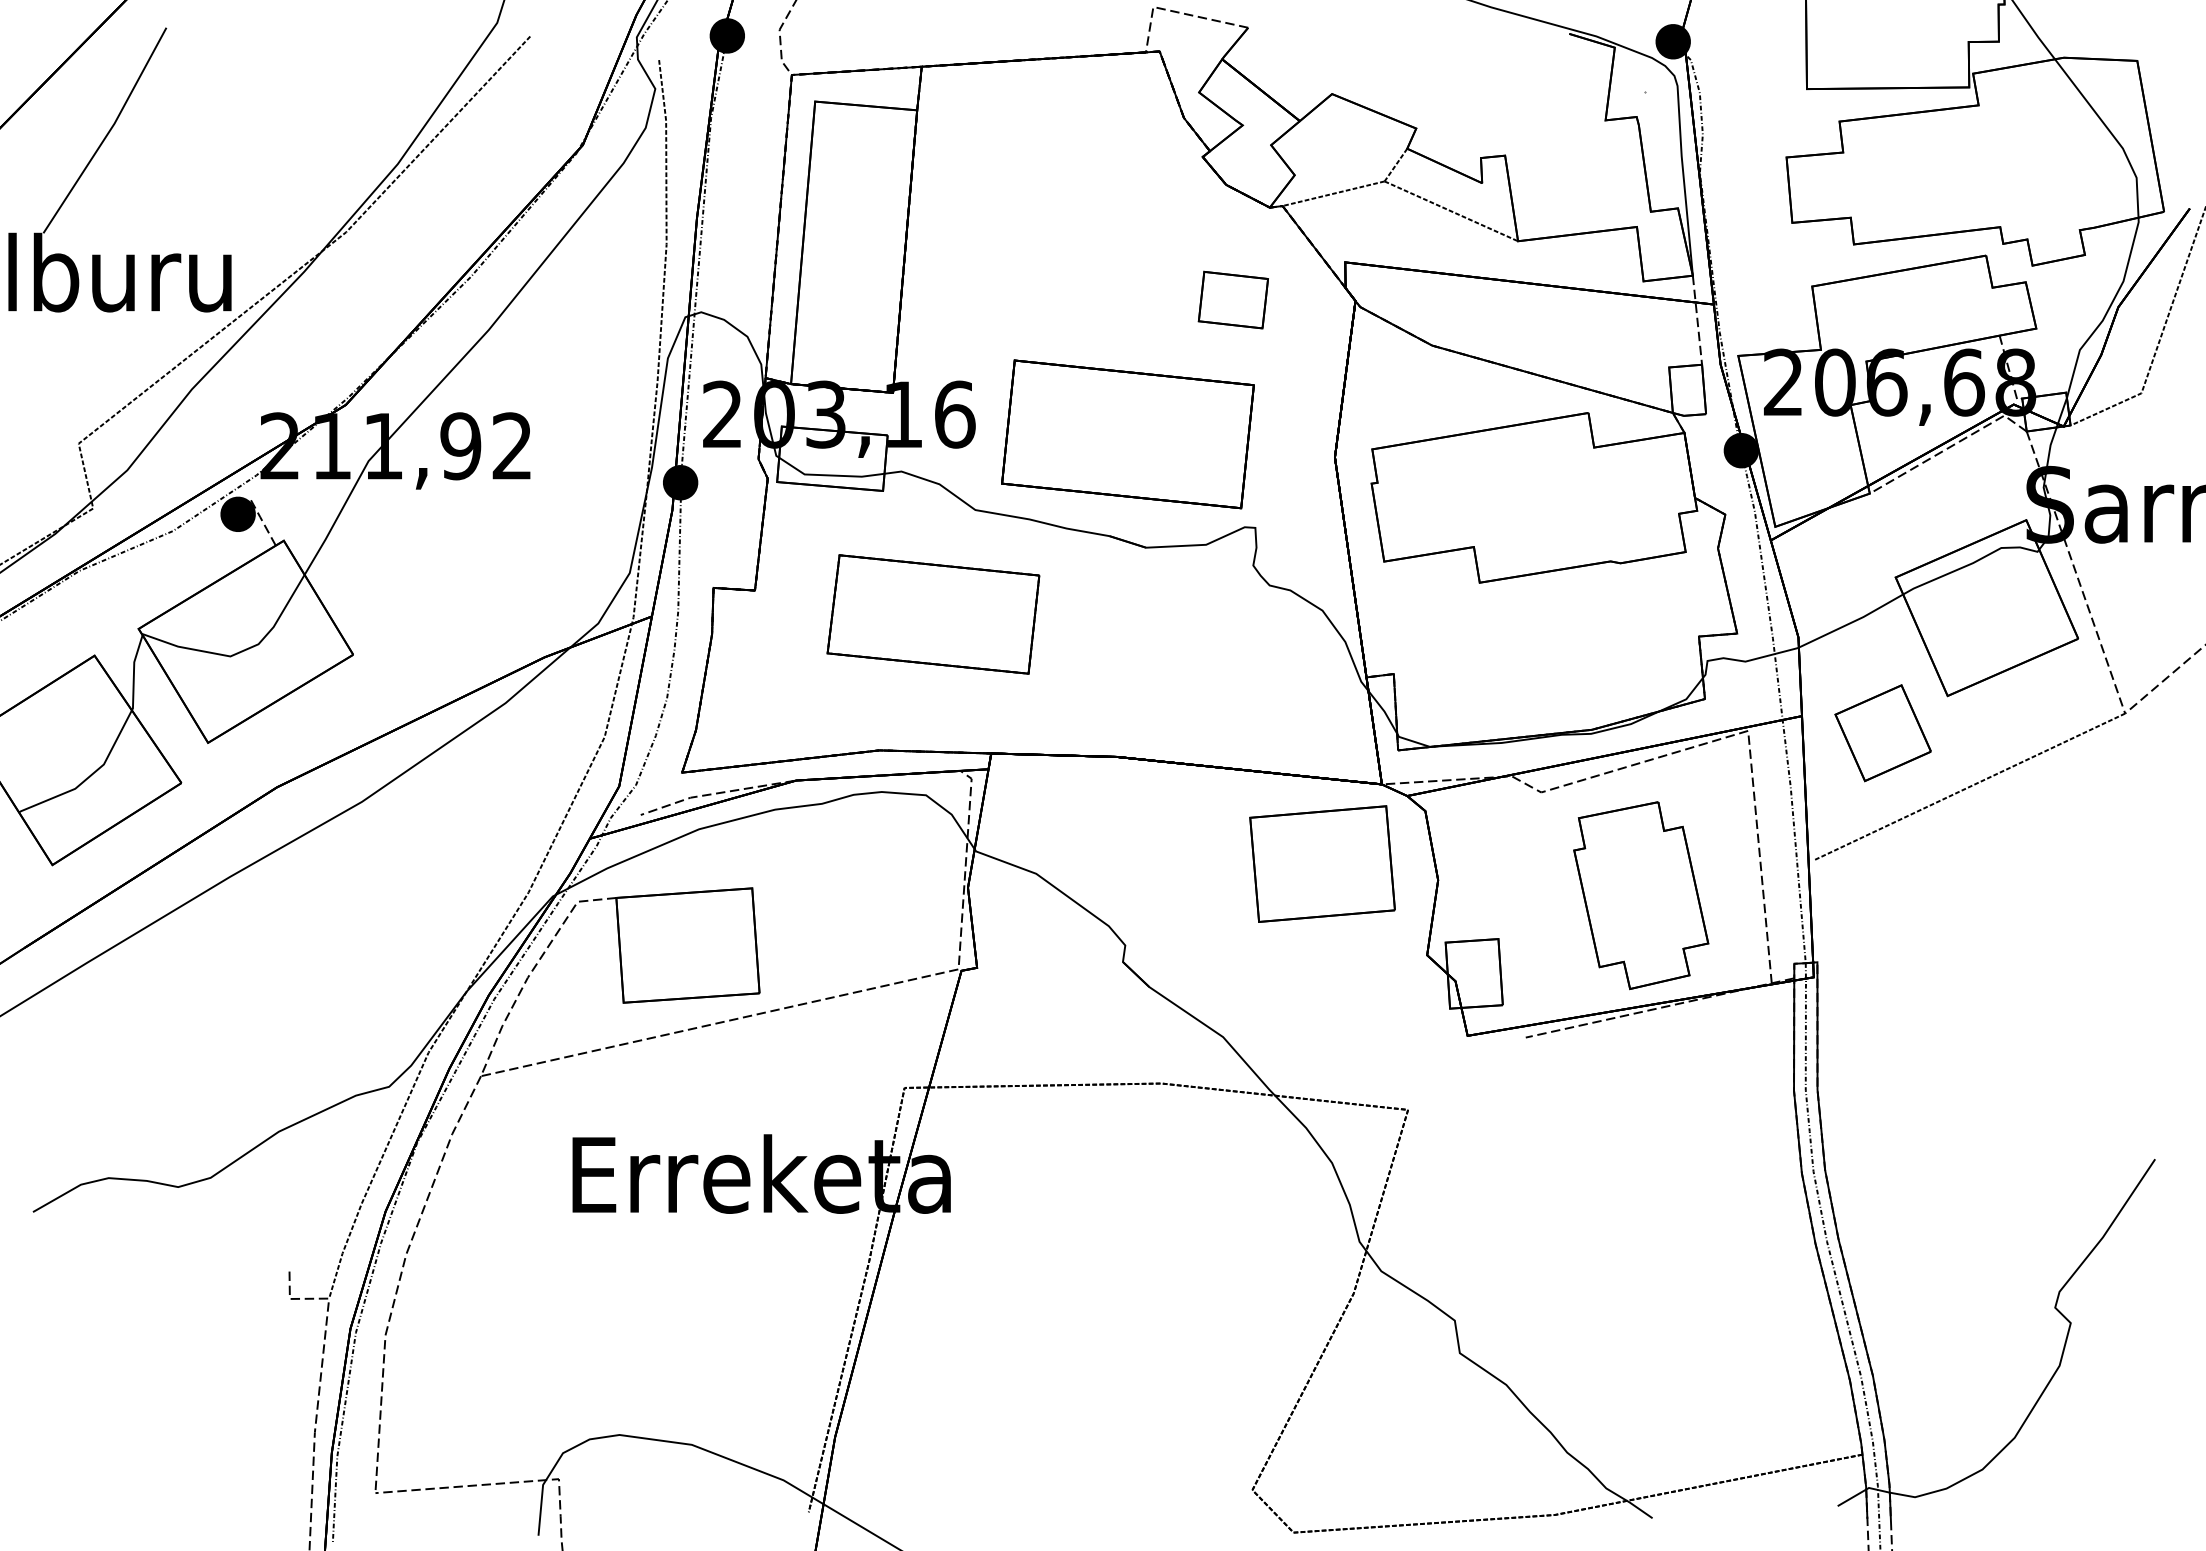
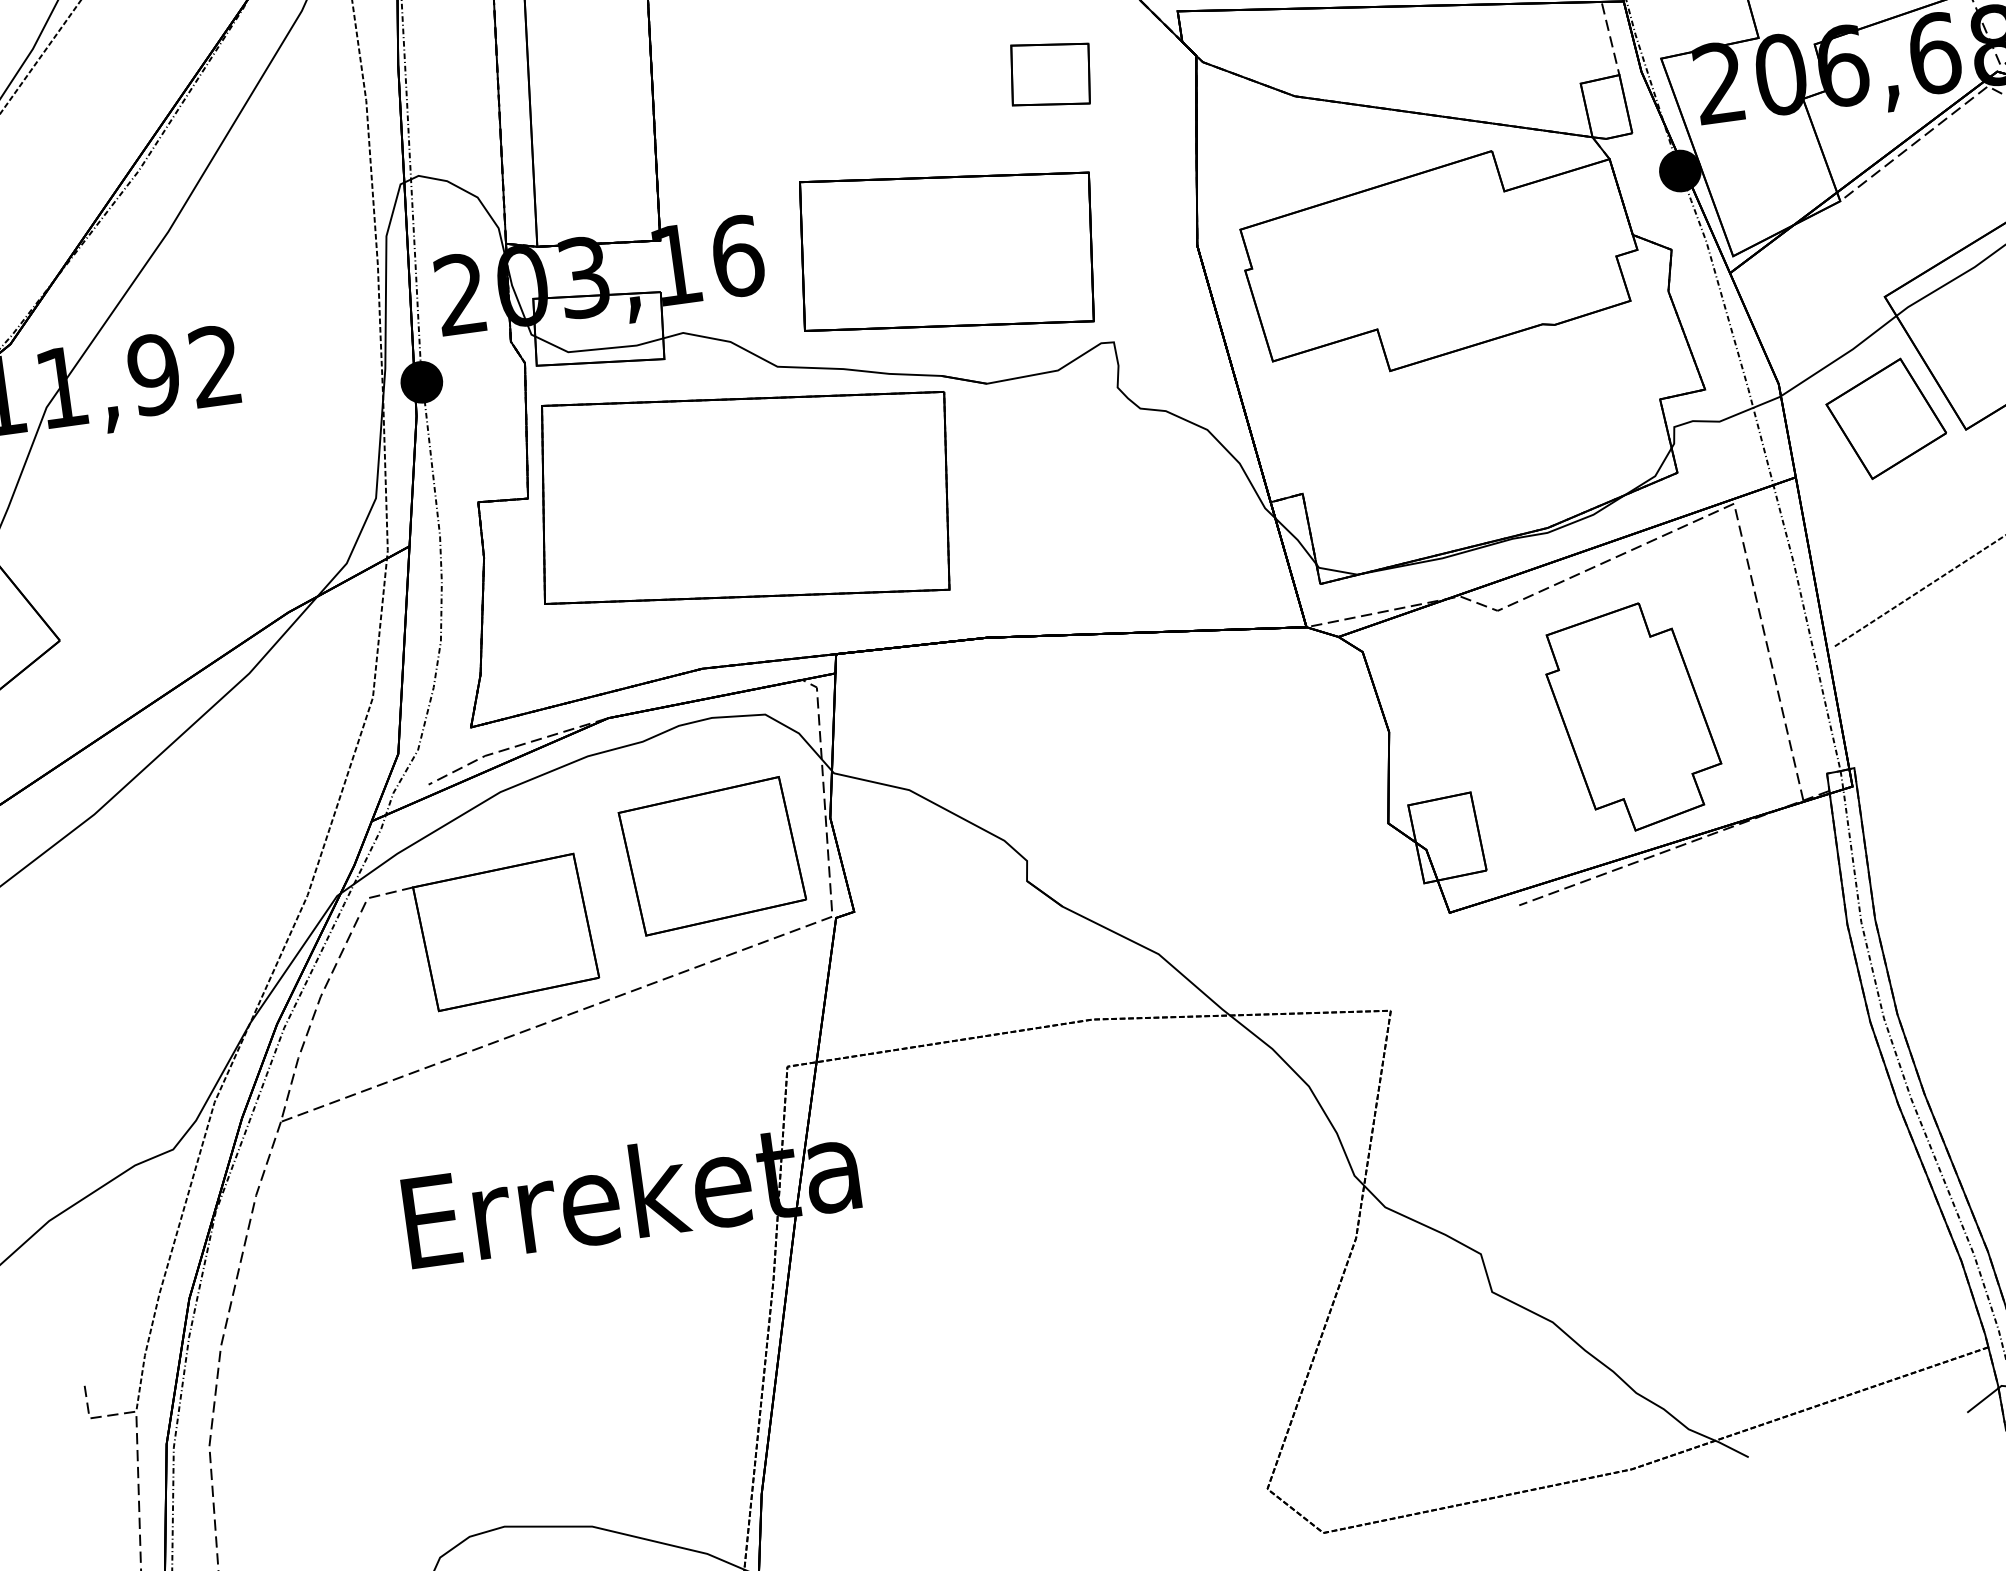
part: (933, 614) -> (744, 498), size x1.67
part: (1882, 733) -> (1885, 419), moved
part: (1322, 863) -> (712, 855), moved

